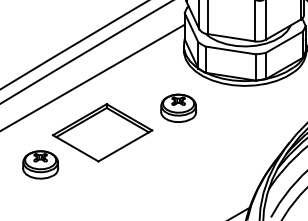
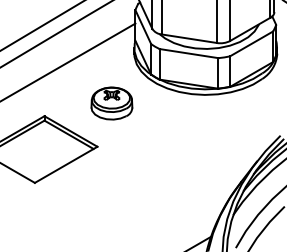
part: (178, 107) -> (111, 102), moved

